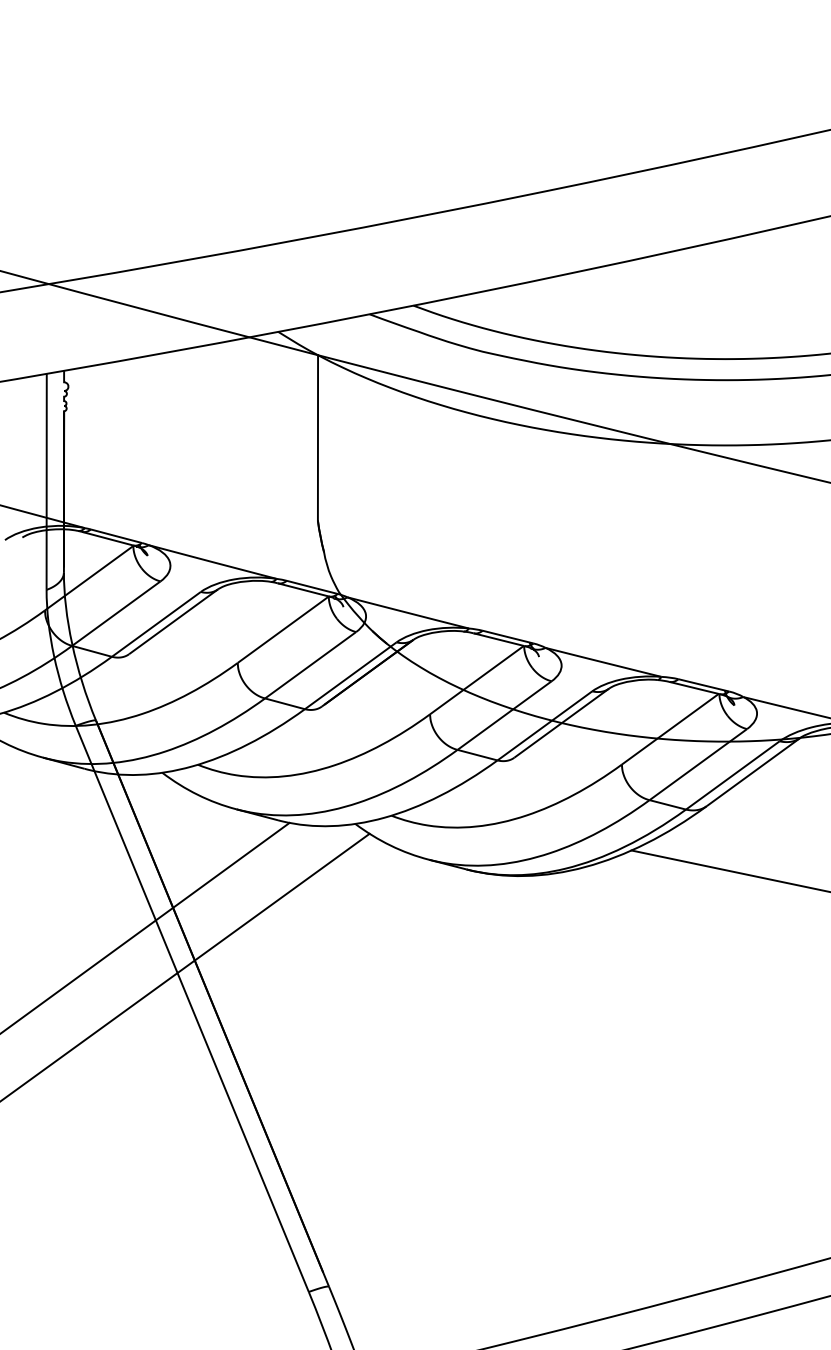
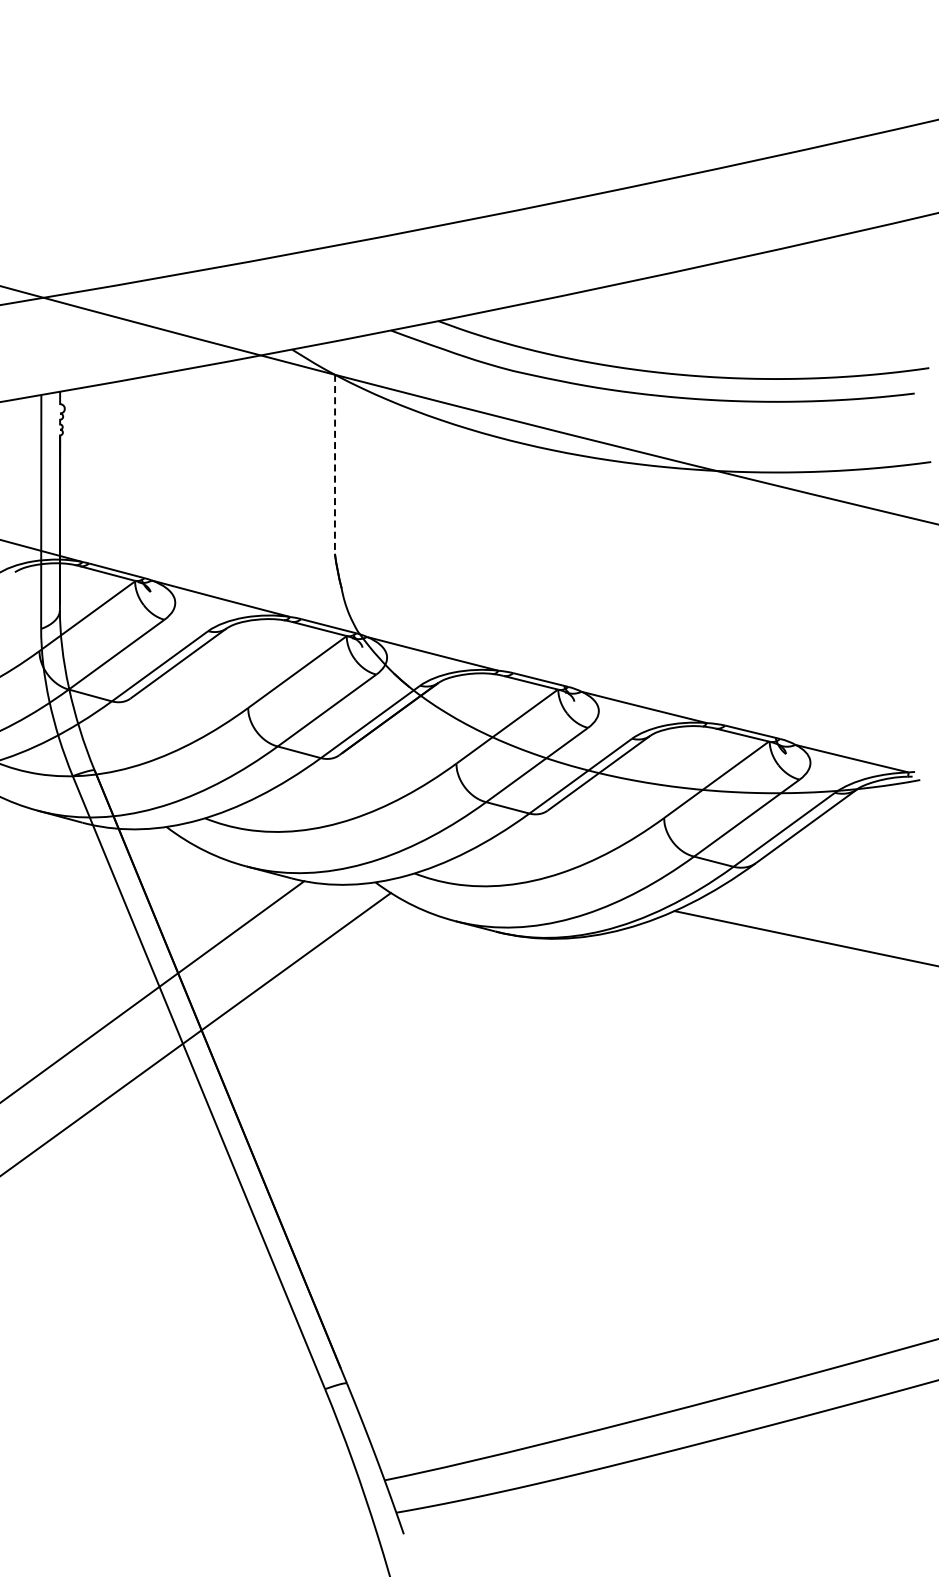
line: (318, 438) -> (335, 464), solid -> dashed

